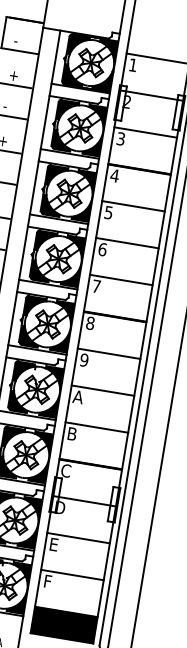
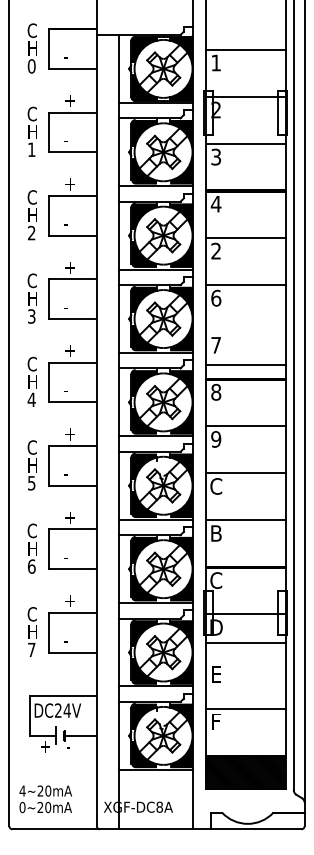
text: (108, 212) -> (215, 250), 5 -> 2
line: (121, 280) -> (245, 365), moved
text: (77, 397) -> (215, 486), A -> C
line: (78, 538) -> (245, 642), moved

